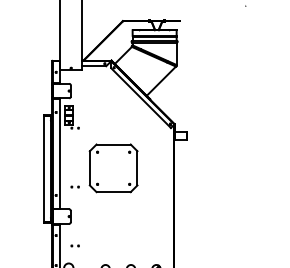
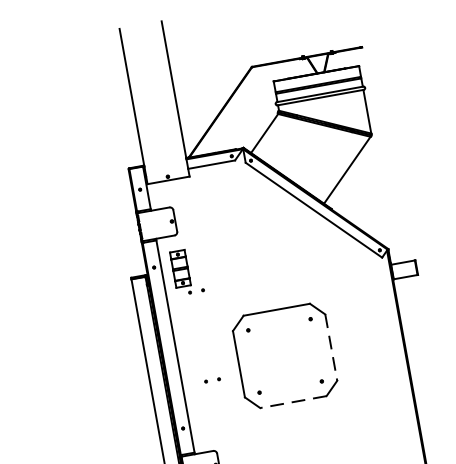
line: (137, 168) -> (331, 347), solid -> dashed
part: (74, 186) -> (210, 379), moved
line: (113, 192) -> (293, 402), solid -> dashed

